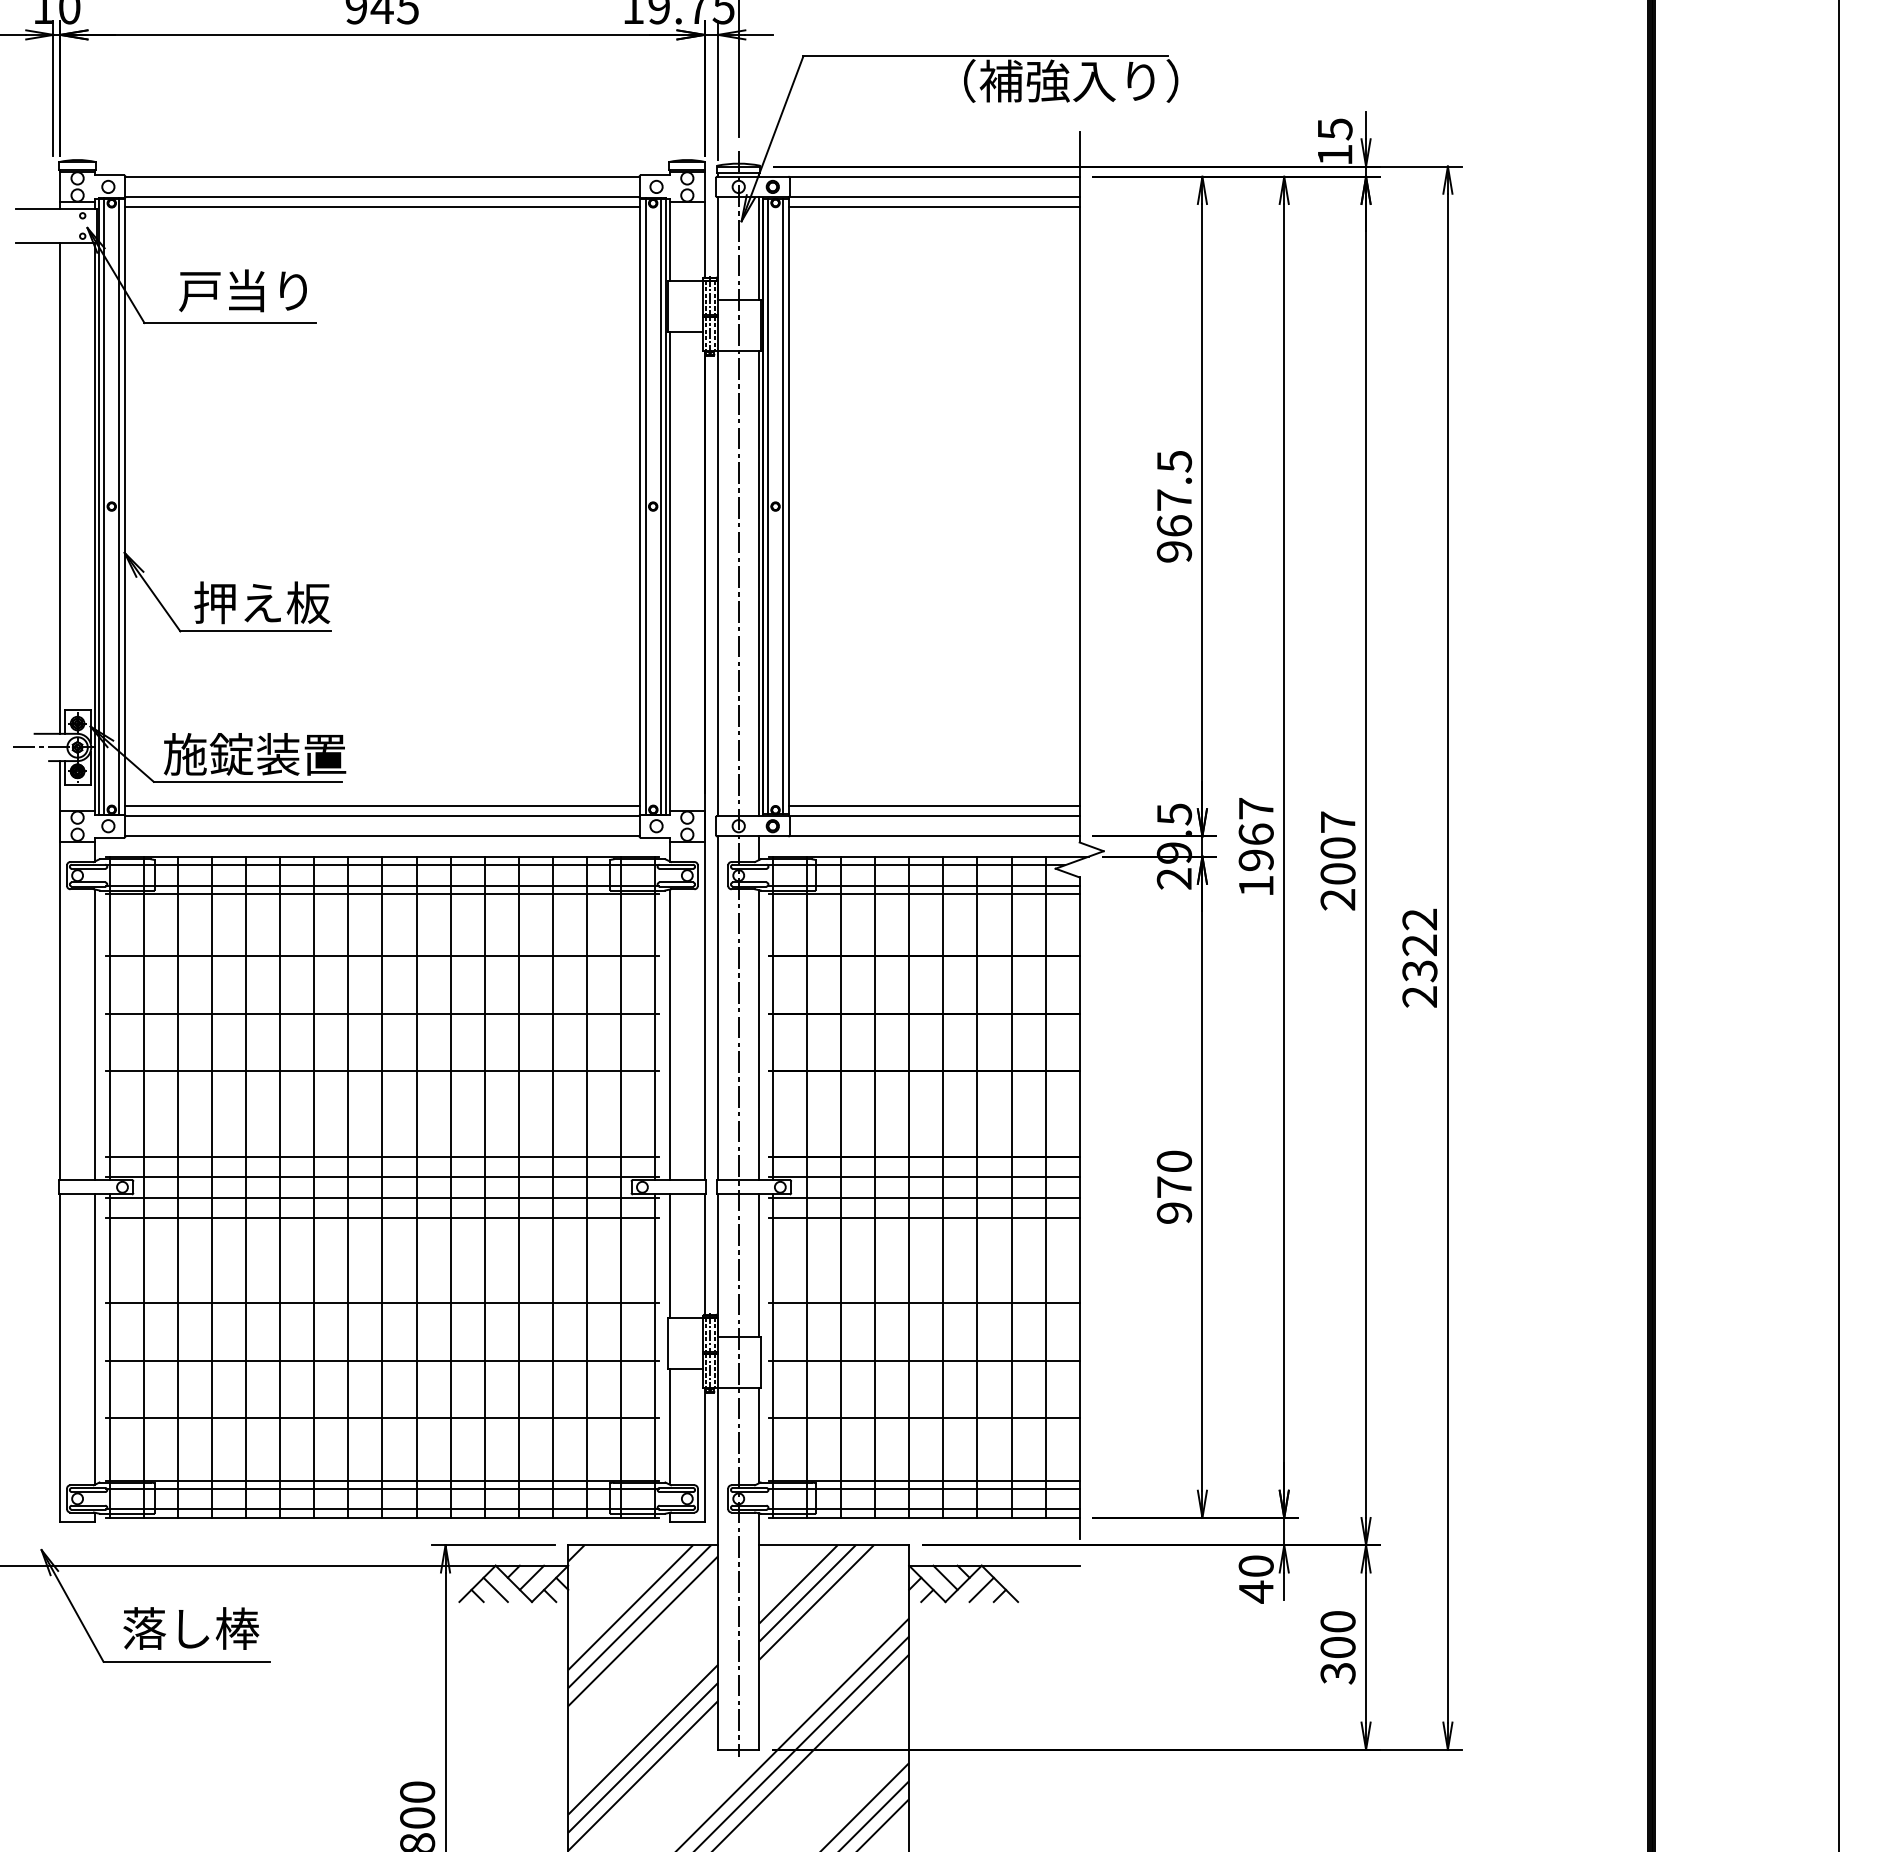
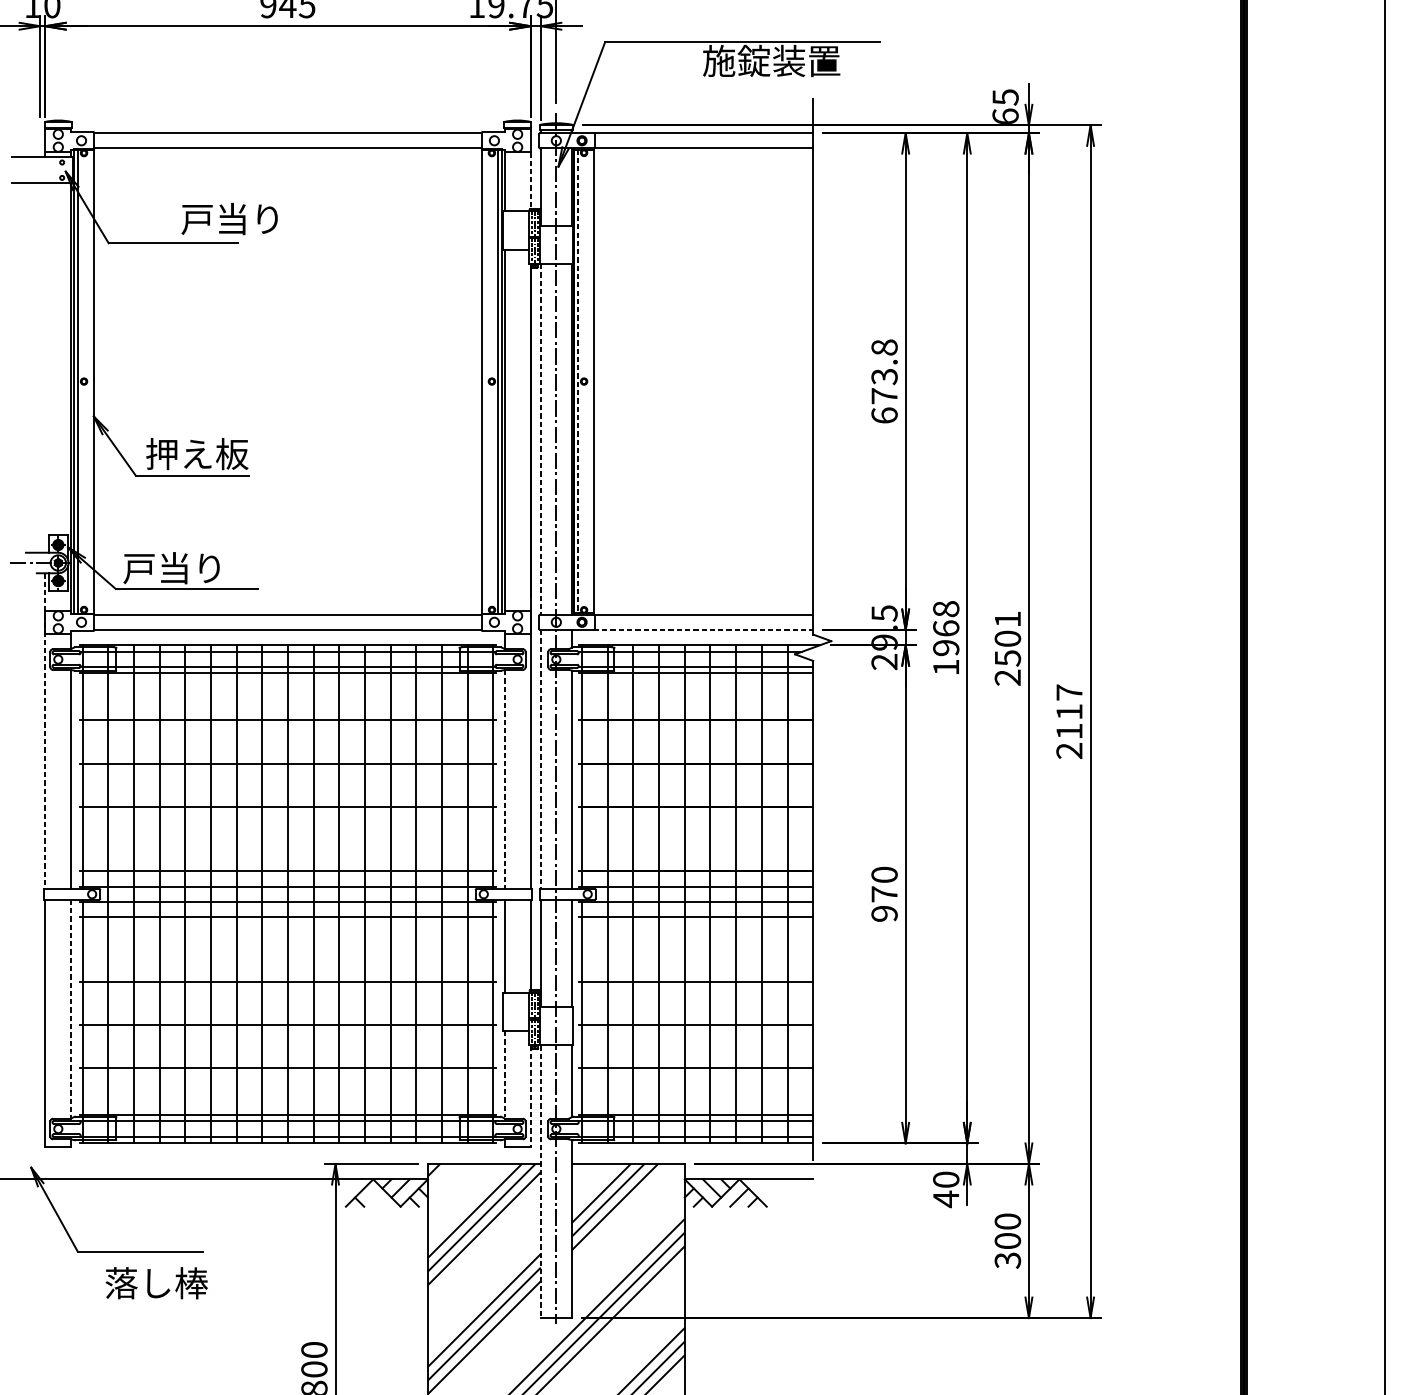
text: (1055, 80) -> (794, 60), （補強入り） -> 施錠装置
text: (1334, 154) -> (1005, 116), 15 -> 65
line: (382, 207) -> (288, 156), removed
line: (933, 207) -> (703, 156), removed
line: (704, 240) -> (530, 181), solid -> dashed
text: (242, 290) -> (229, 218), moved
line: (60, 488) -> (45, 367), removed
line: (119, 506) -> (89, 381), removed
line: (645, 506) -> (486, 381), removed
line: (768, 506) -> (578, 381), solid -> dashed
line: (783, 506) -> (590, 381), removed
text: (1174, 506) -> (884, 381), 967.5 -> 673.8
line: (718, 583) -> (541, 439), solid -> dashed
text: (255, 754) -> (192, 568), 施錠装置 -> 戸当り
line: (382, 805) -> (288, 606), removed
line: (933, 805) -> (703, 606), removed
text: (1255, 808) -> (945, 608), 1967 -> 1968
line: (934, 836) -> (703, 630), solid -> dashed
text: (1337, 848) -> (1007, 639), 2007 -> 2501
text: (1419, 945) -> (1069, 712), 2322 -> 2117
line: (60, 970) -> (45, 731), solid -> dashed
line: (718, 1008) -> (541, 759), solid -> dashed
line: (670, 1035) -> (504, 779), solid -> dashed
line: (94, 1340) -> (71, 1009), solid -> dashed
line: (670, 1426) -> (504, 1074), solid -> dashed
line: (704, 1455) -> (530, 1096), solid -> dashed
line: (718, 1568) -> (541, 1181), solid -> dashed
line: (495, 1589) -> (373, 1197), removed
text: (191, 1628) -> (156, 1283), moved

